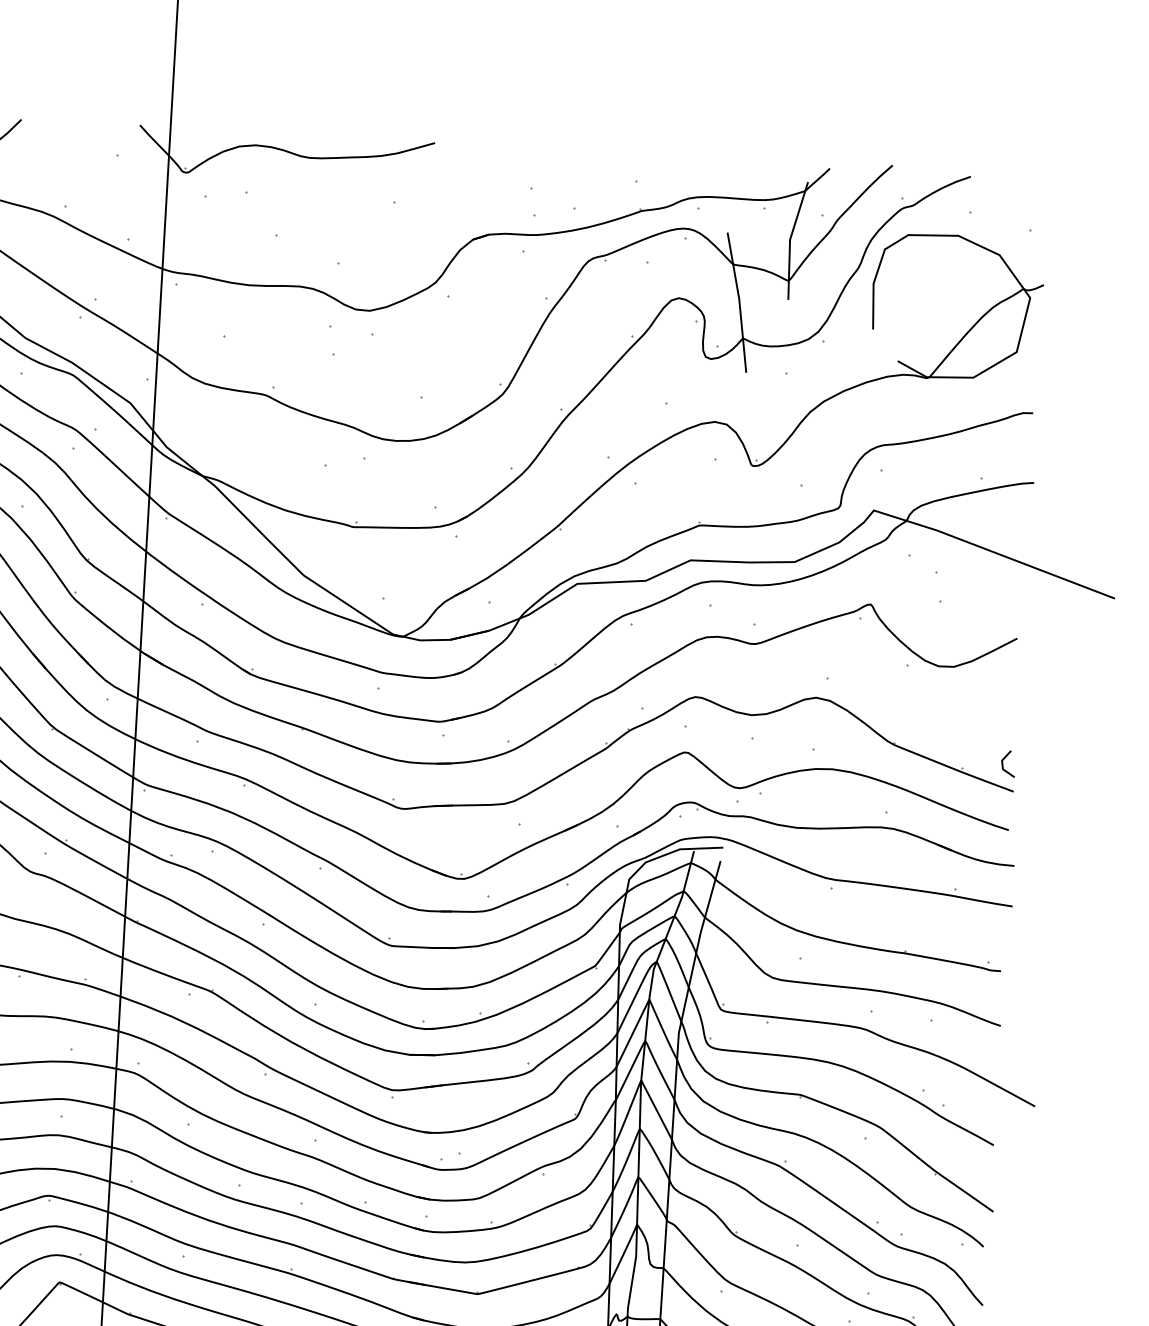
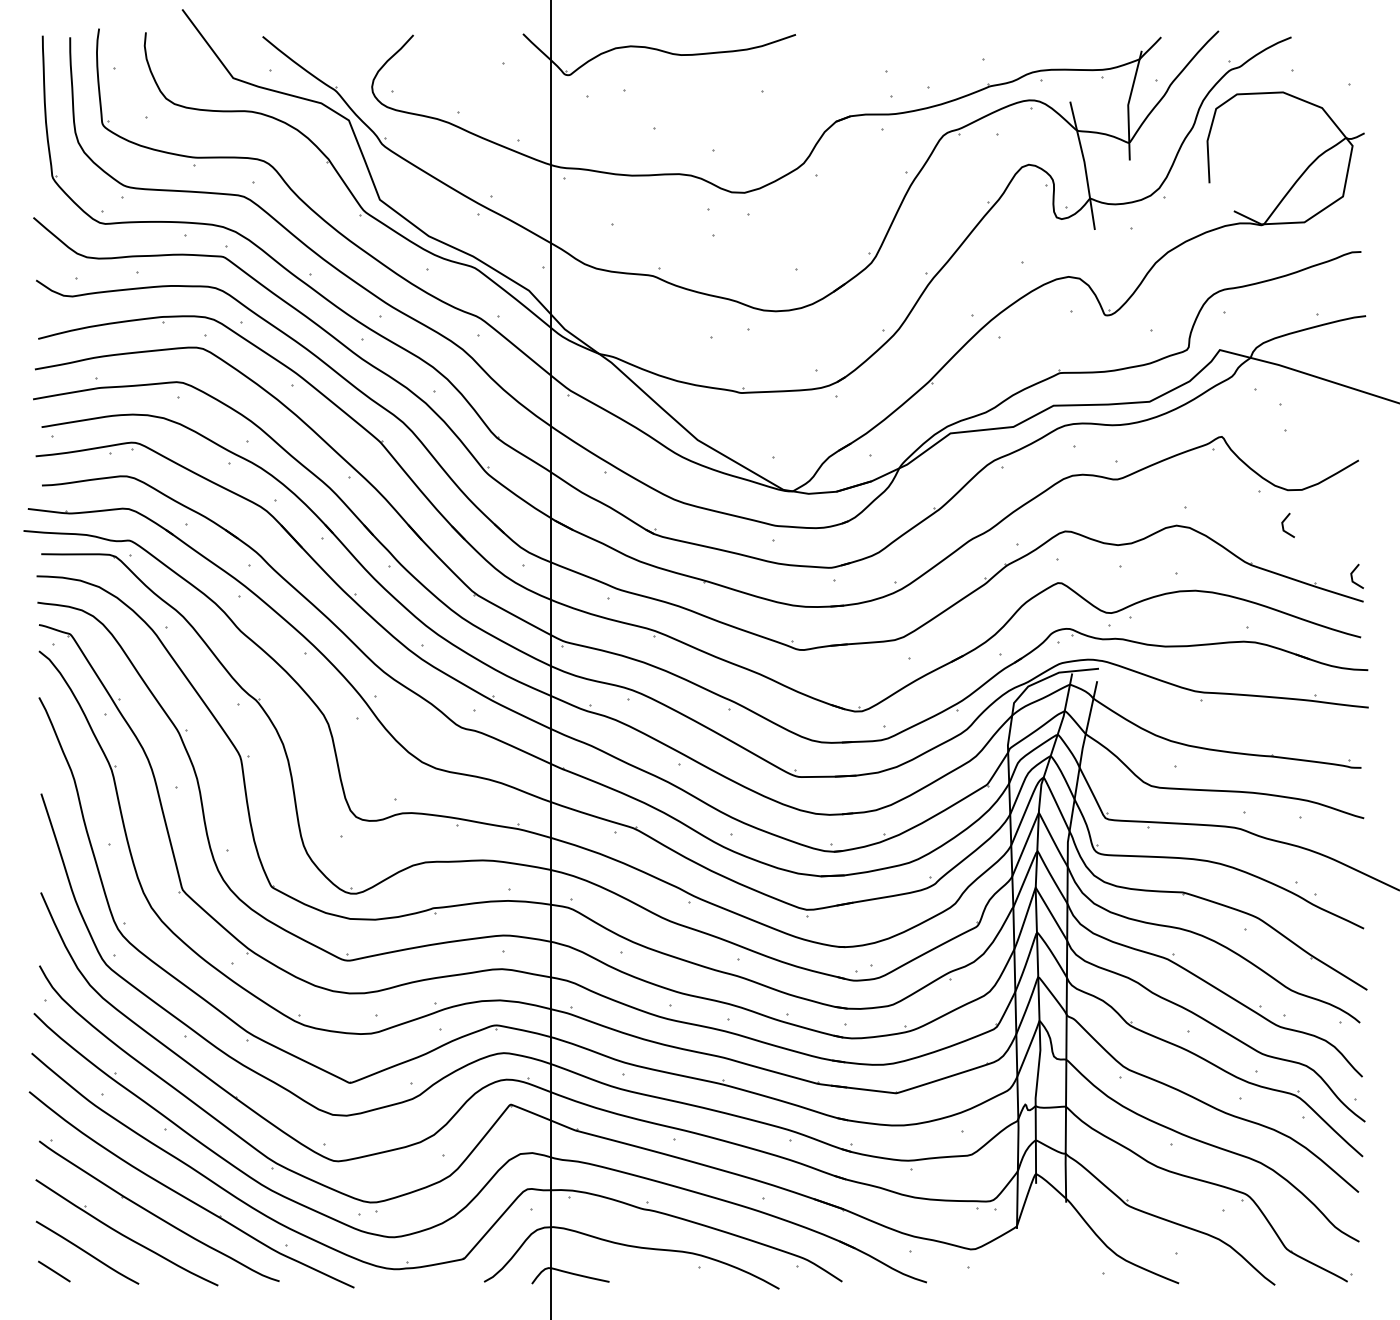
line: (931, 703) -> (1283, 524), added

